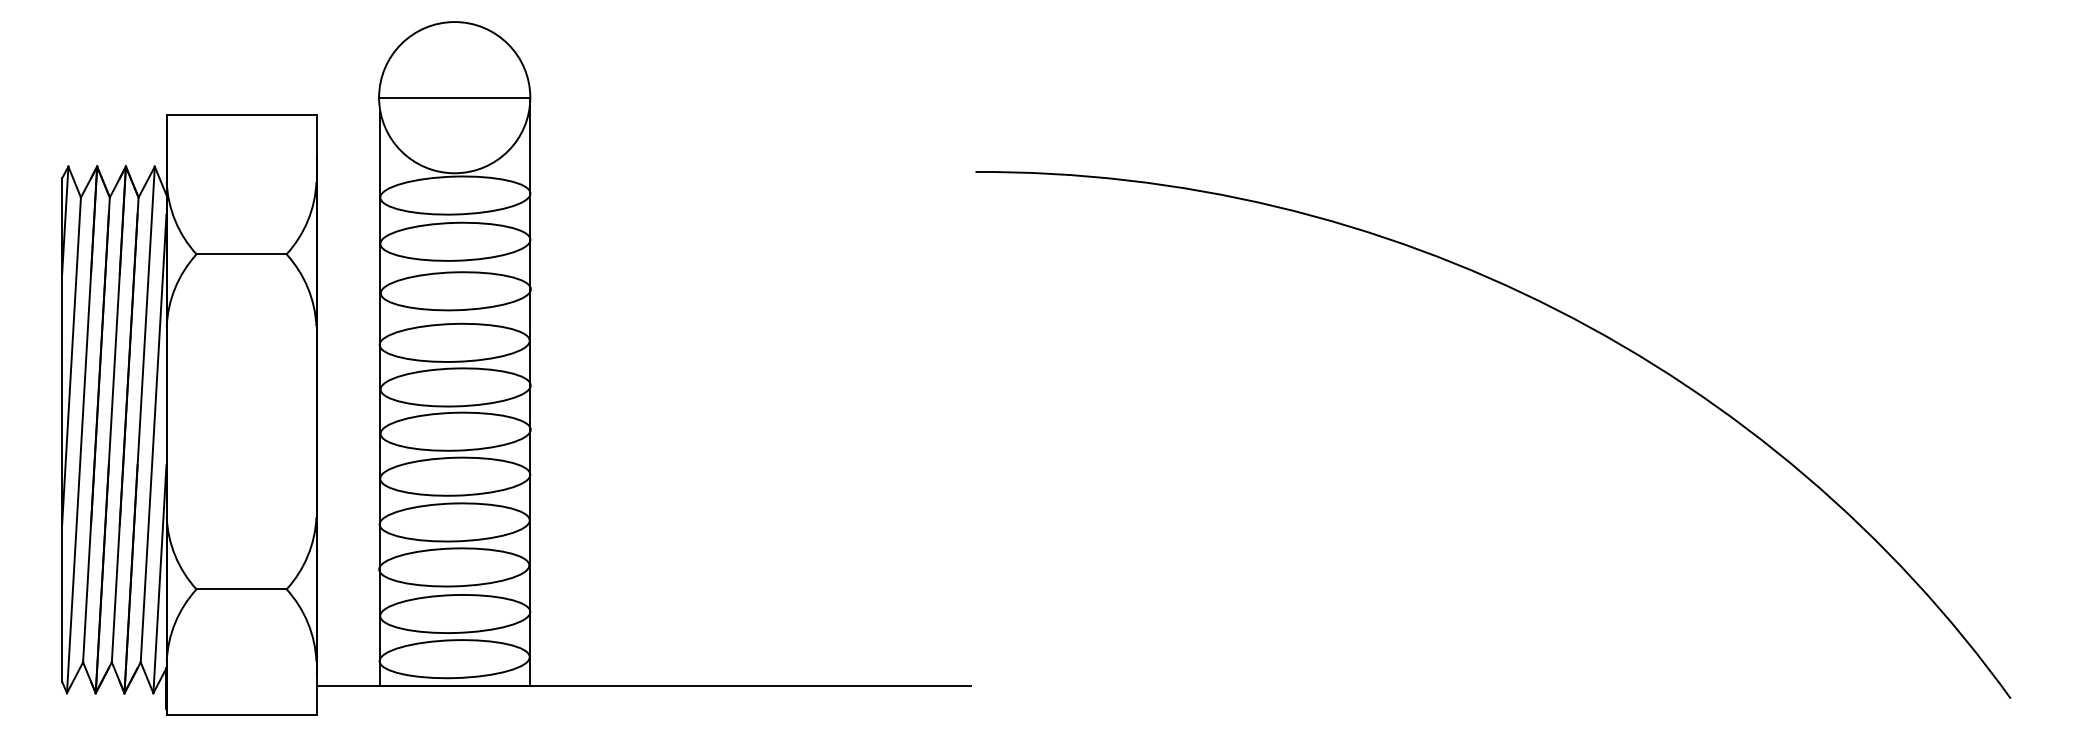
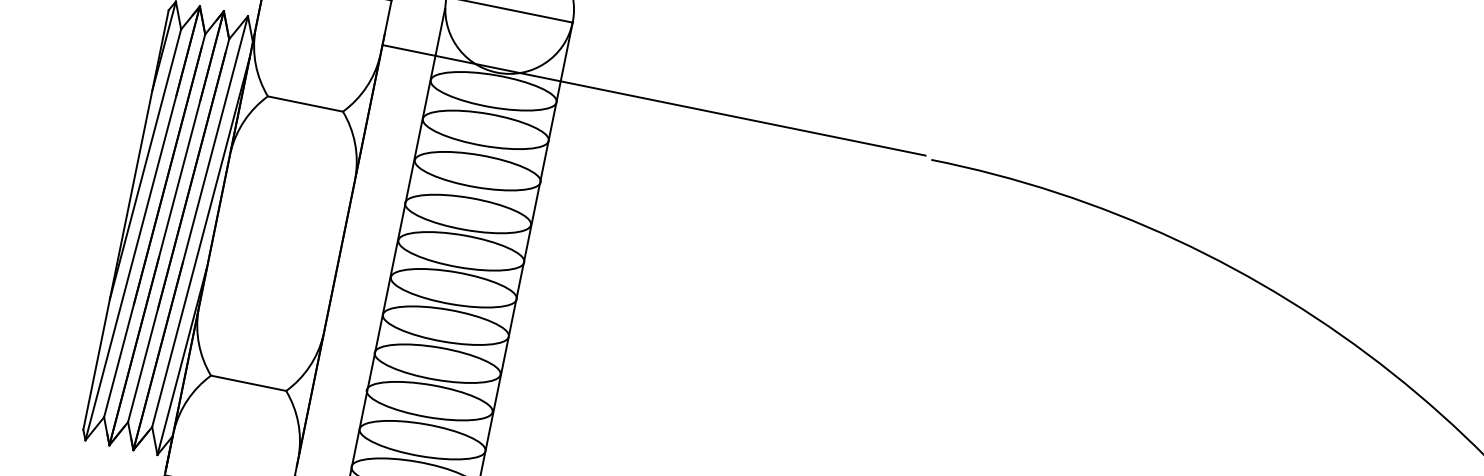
line: (641, 168) -> (653, 100), added

